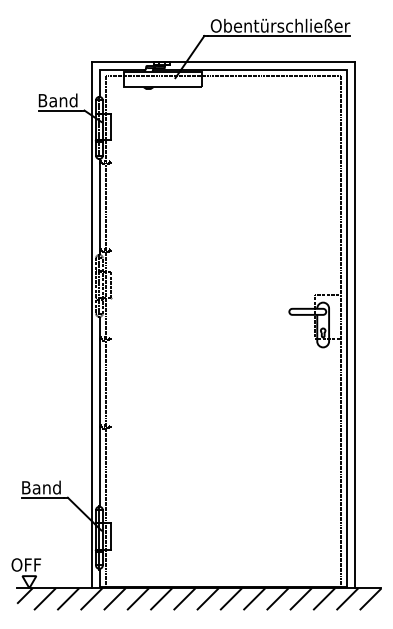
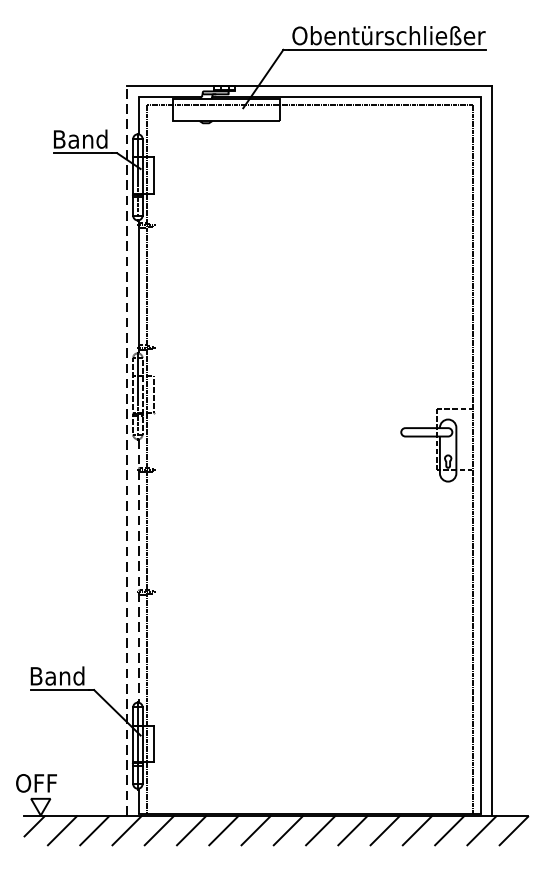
line: (91, 324) -> (126, 449), solid -> dashed
line: (99, 411) -> (137, 570), solid -> dashed

